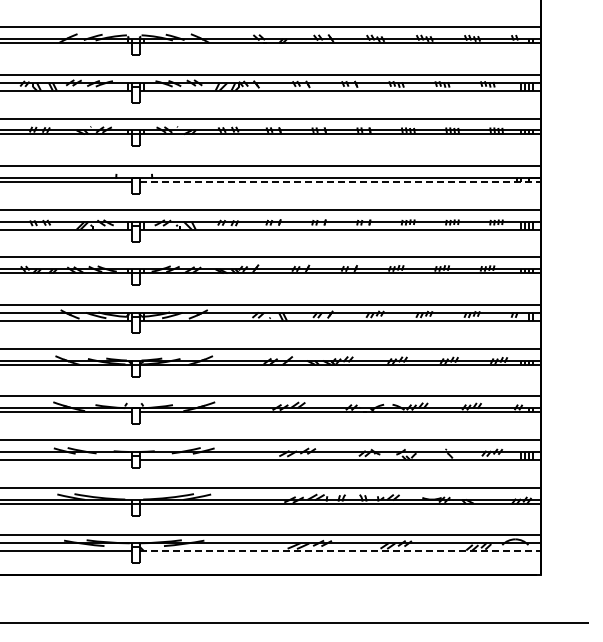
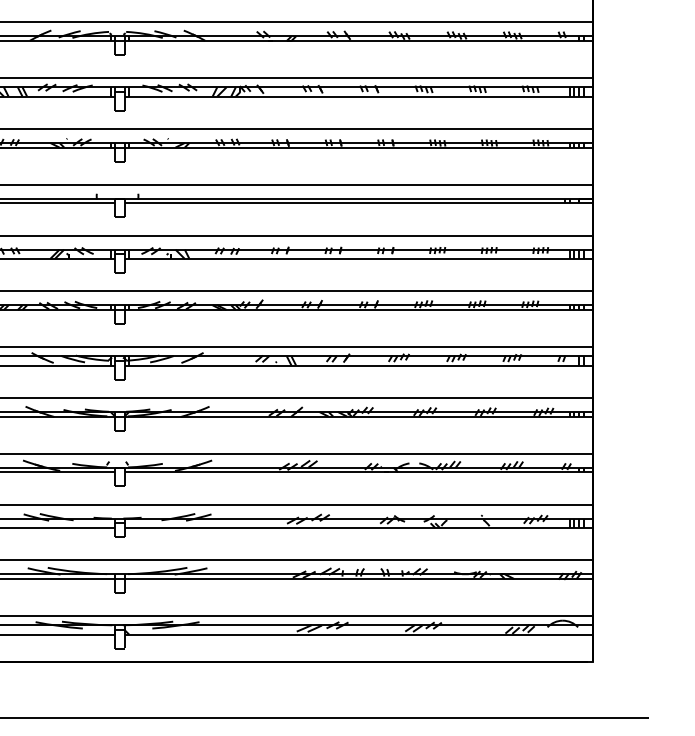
line: (341, 182) -> (359, 203), dashed -> solid
line: (341, 551) -> (359, 634), dashed -> solid

